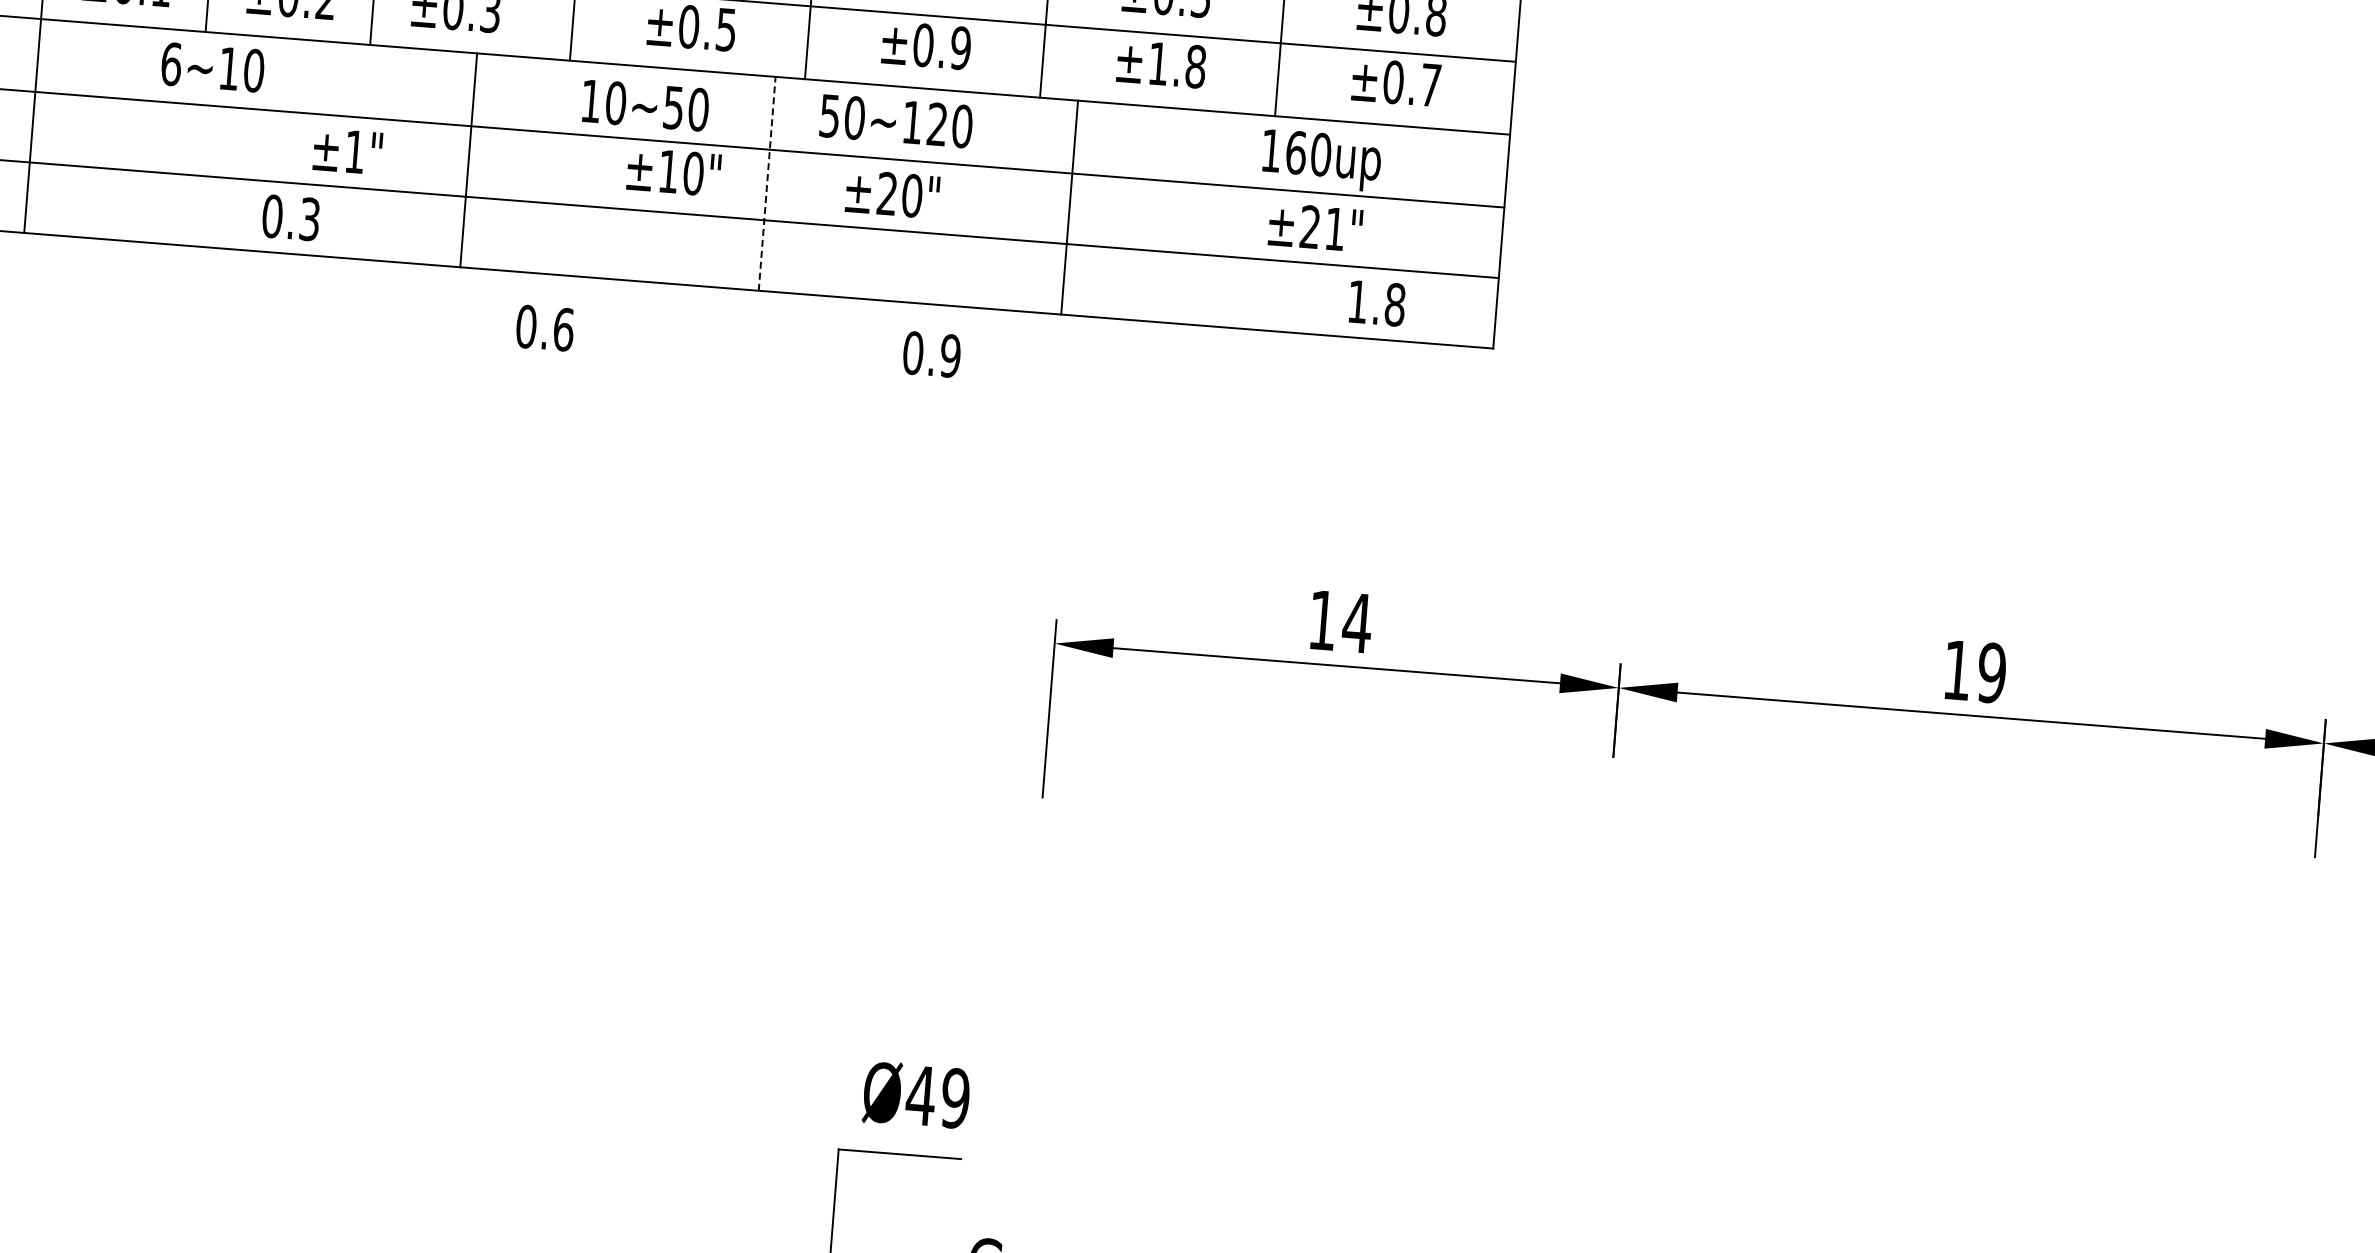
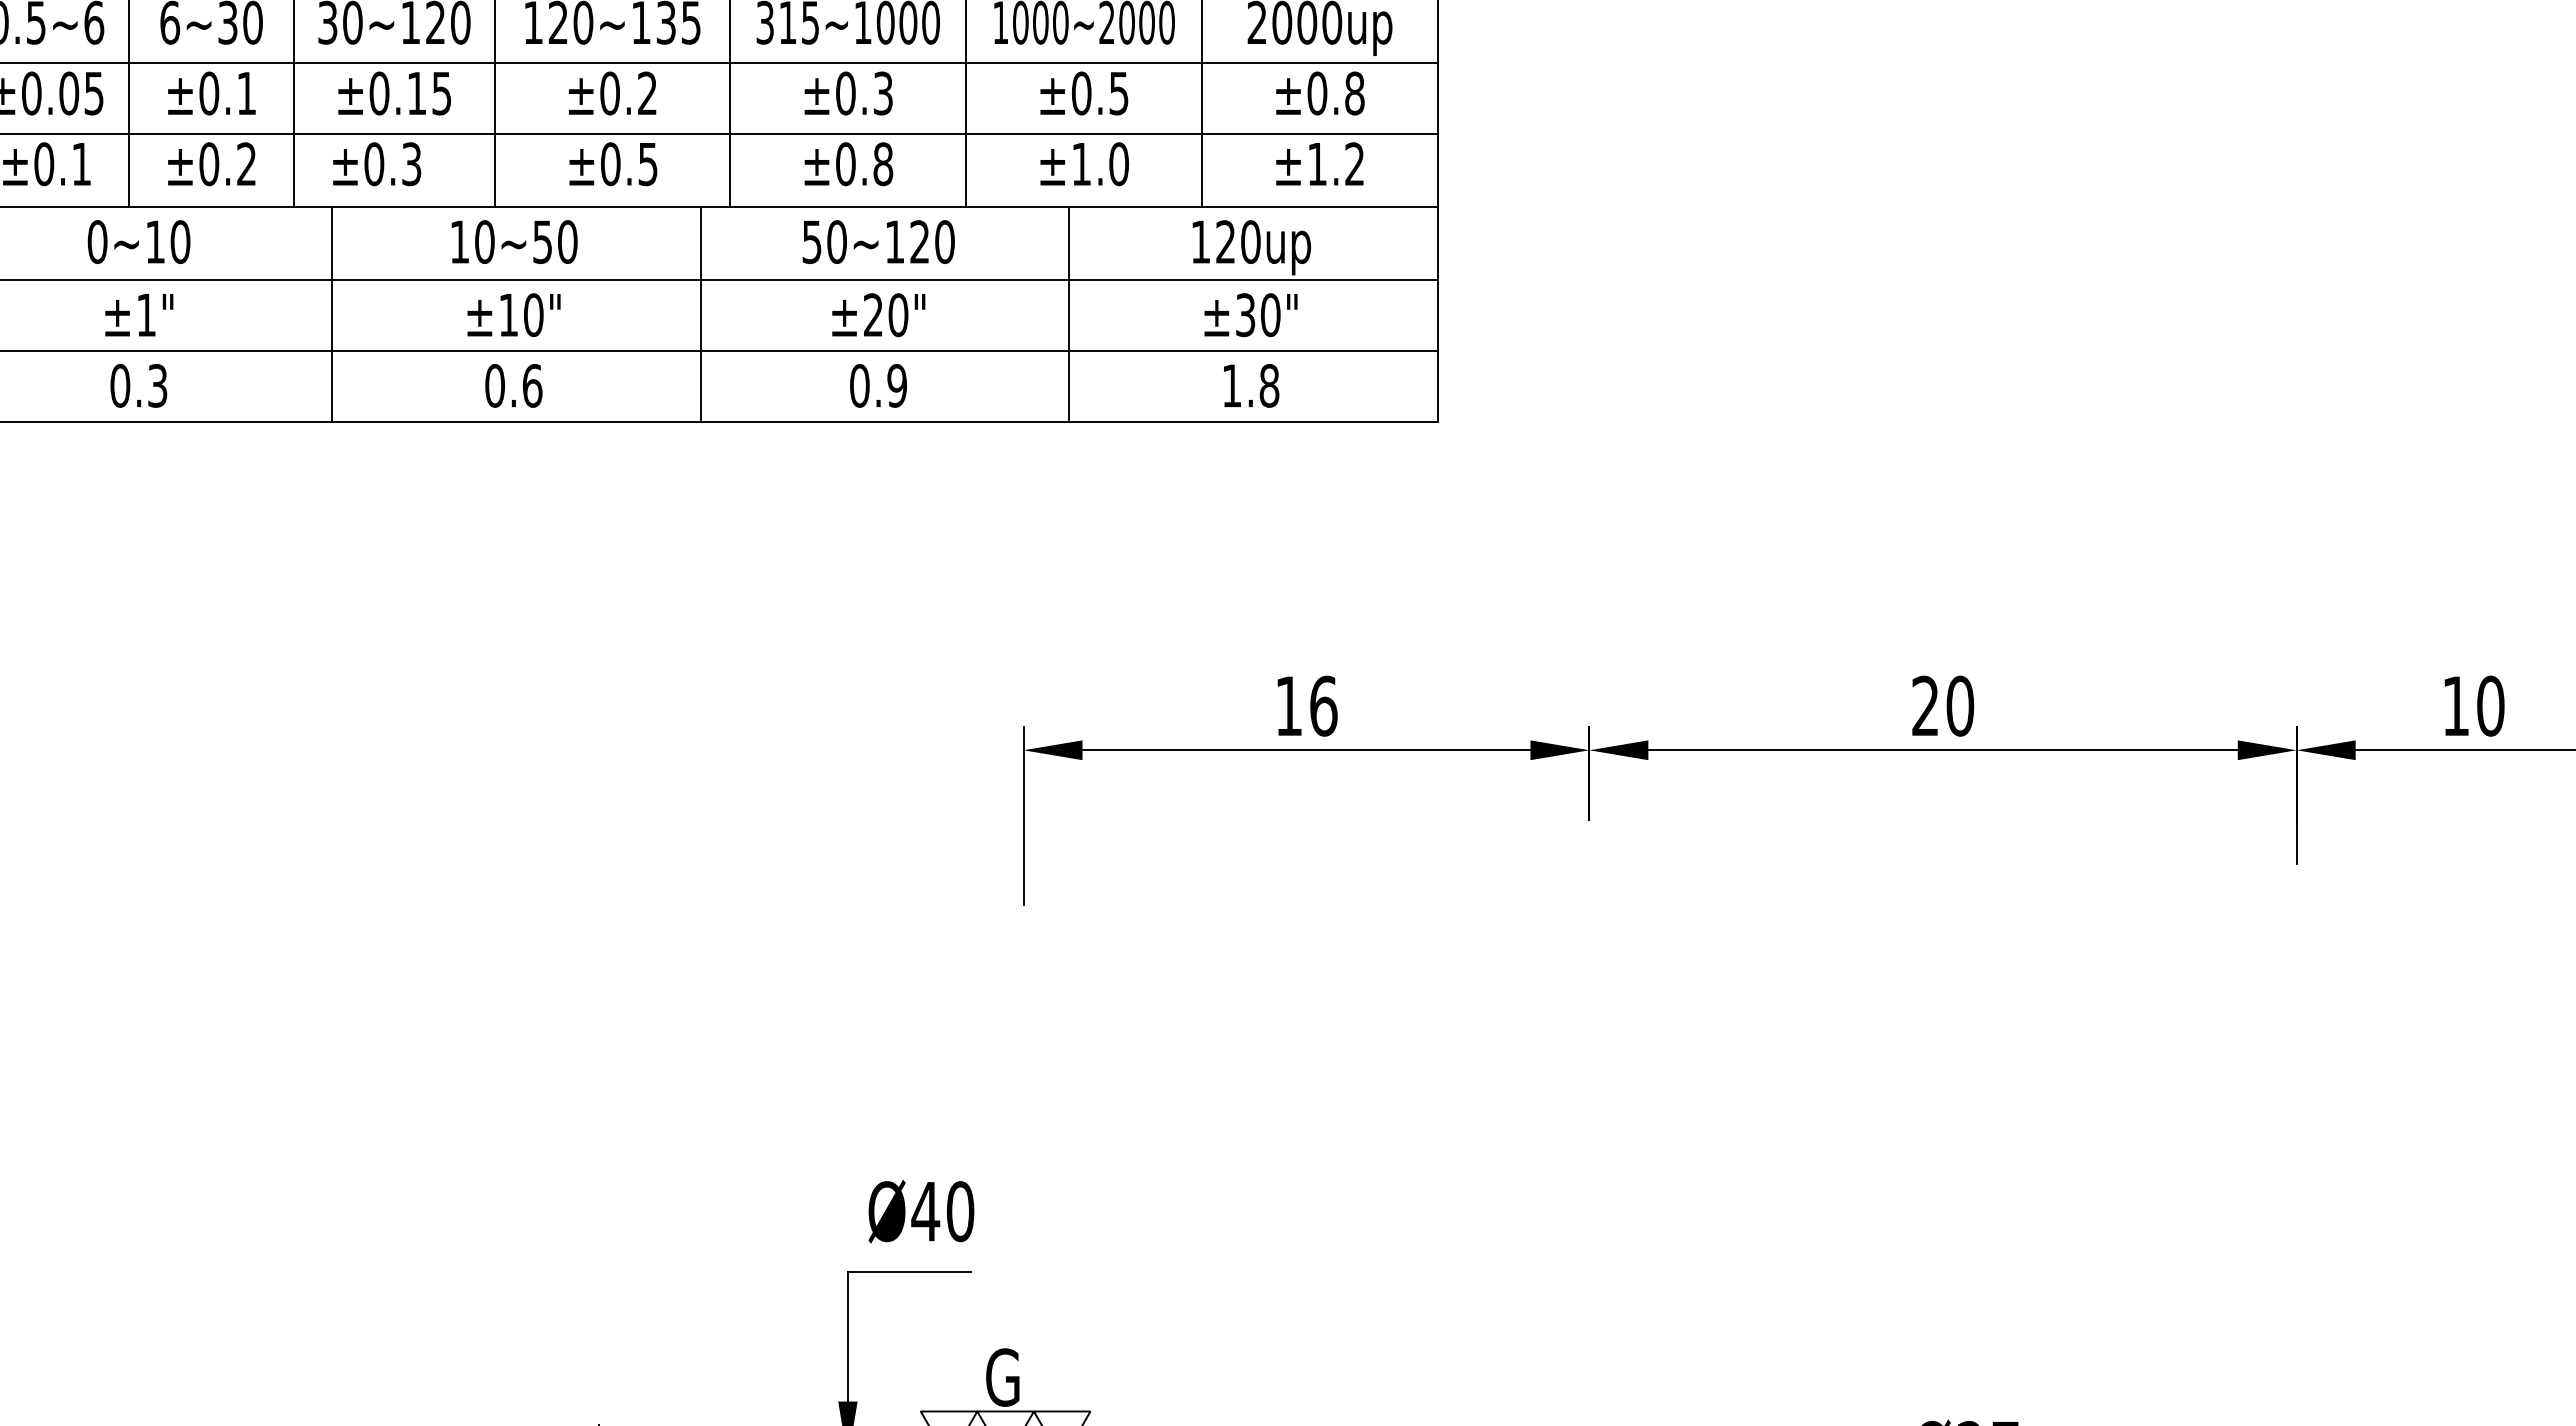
text: (961, 48) -> (883, 164), ±0.9 -> ±0.8
text: (171, 63) -> (97, 241), 6~10 -> 0~10
text: (1195, 66) -> (1118, 163), ±1.8 -> ±1.0
text: (1411, 84) -> (1335, 164), ±0.7 -> ±1.2
text: (645, 105) -> (514, 241), moved
text: (896, 120) -> (878, 241), moved
text: (348, 151) -> (139, 315), moved
text: (1295, 153) -> (1225, 242), 160up -> 120up
line: (468, 160) -> (332, 314), moved
text: (673, 172) -> (513, 315), moved
line: (766, 183) -> (700, 314), dashed -> solid
text: (892, 194) -> (878, 315), moved
line: (1069, 207) -> (1069, 314), moved
text: (290, 217) -> (138, 385), moved
text: (1323, 228) -> (1258, 315), ±21" -> ±30"
text: (1377, 303) -> (1251, 385), moved
text: (544, 327) -> (513, 385), moved
text: (931, 354) -> (878, 385), moved
text: (1357, 622) -> (1323, 705), 14 -> 16
text: (1975, 671) -> (1943, 705), 19 -> 20
text: (955, 1098) -> (960, 1211), Ø49 -> Ø40

